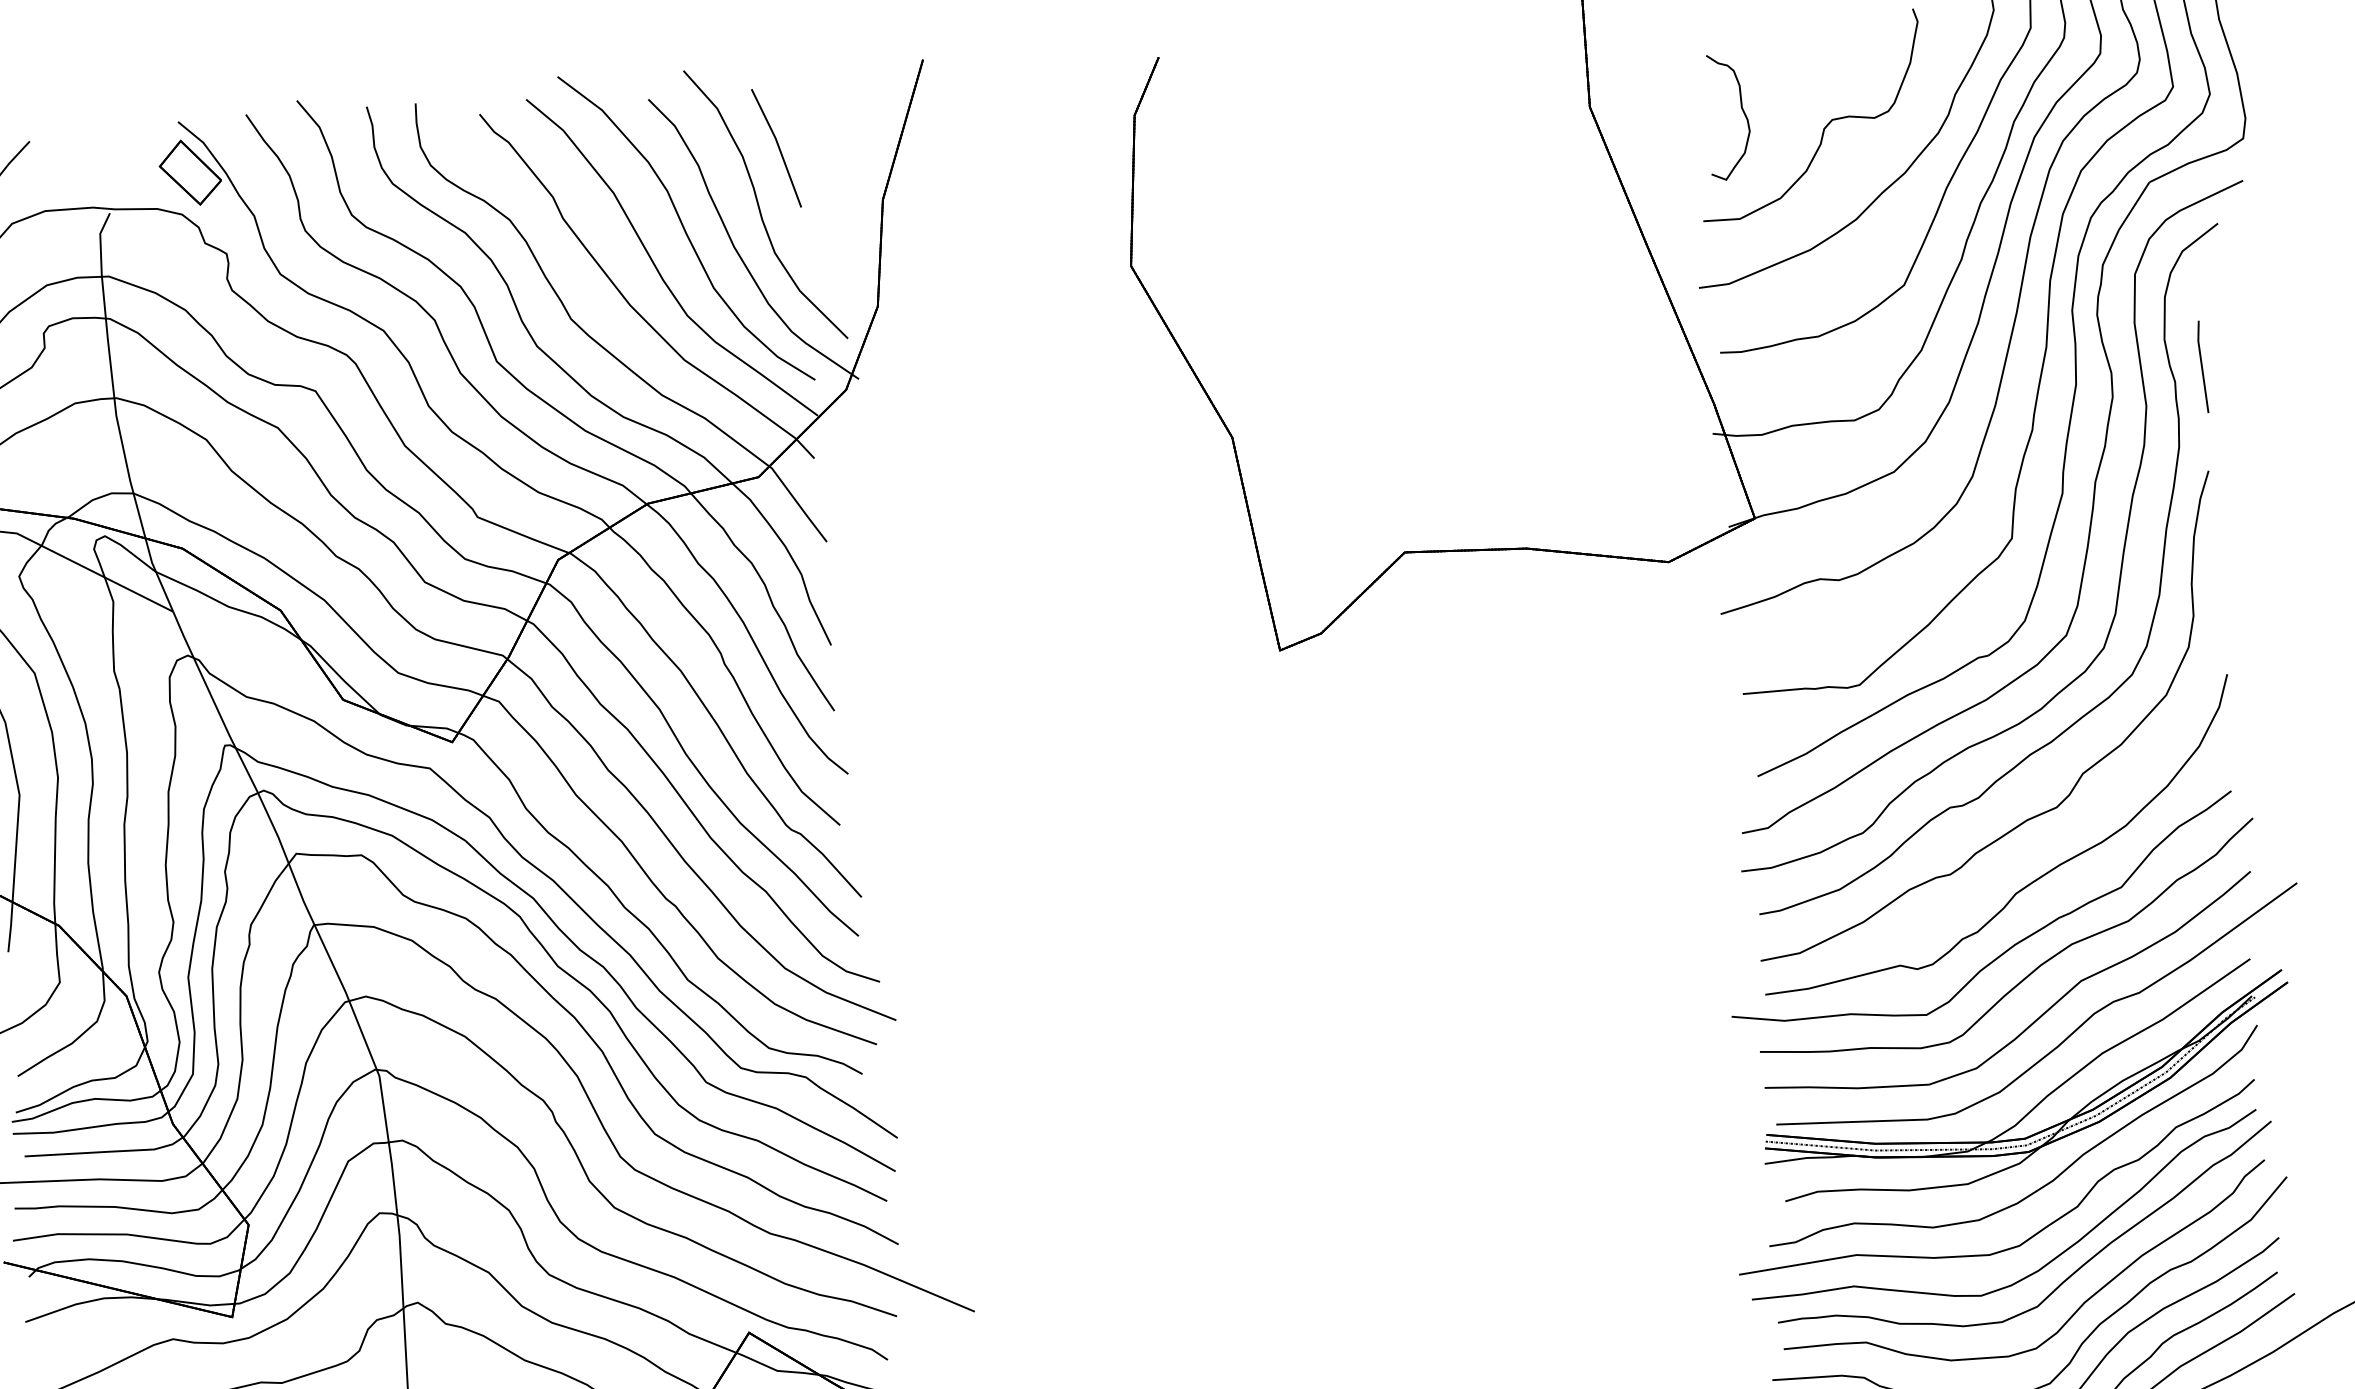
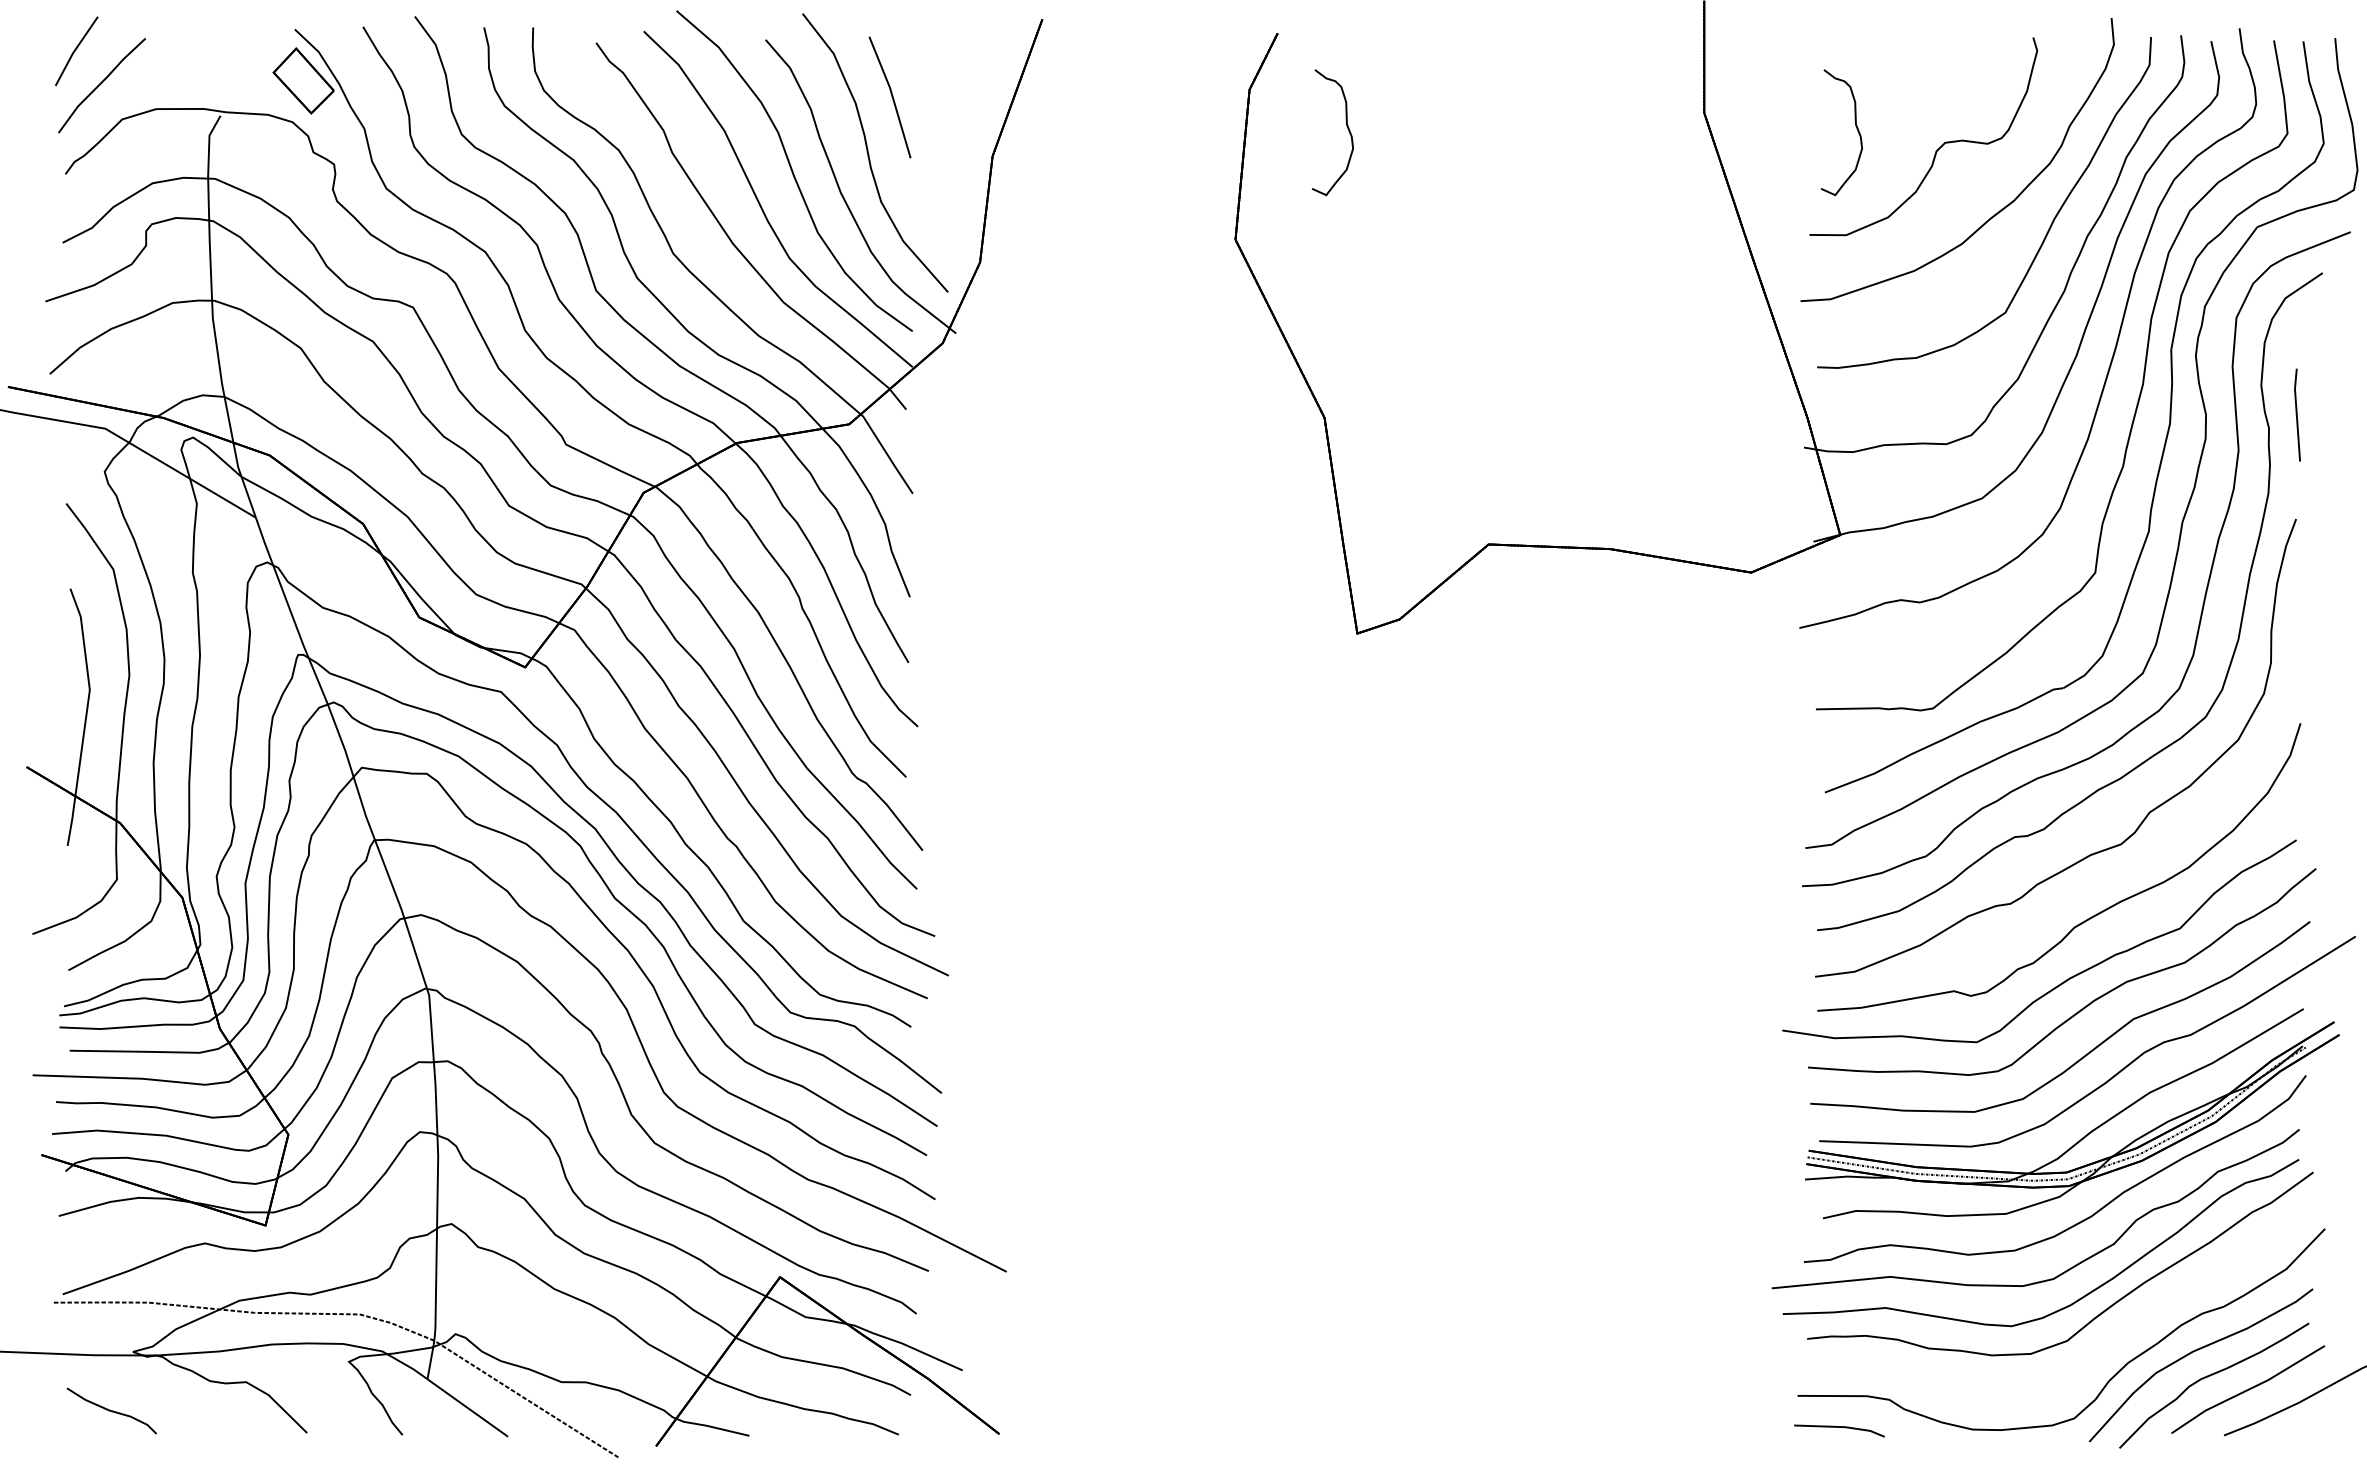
curve: (1233, 145) -> (1346, 126), added
part: (2076, 1310) -> (2105, 1347), removed

